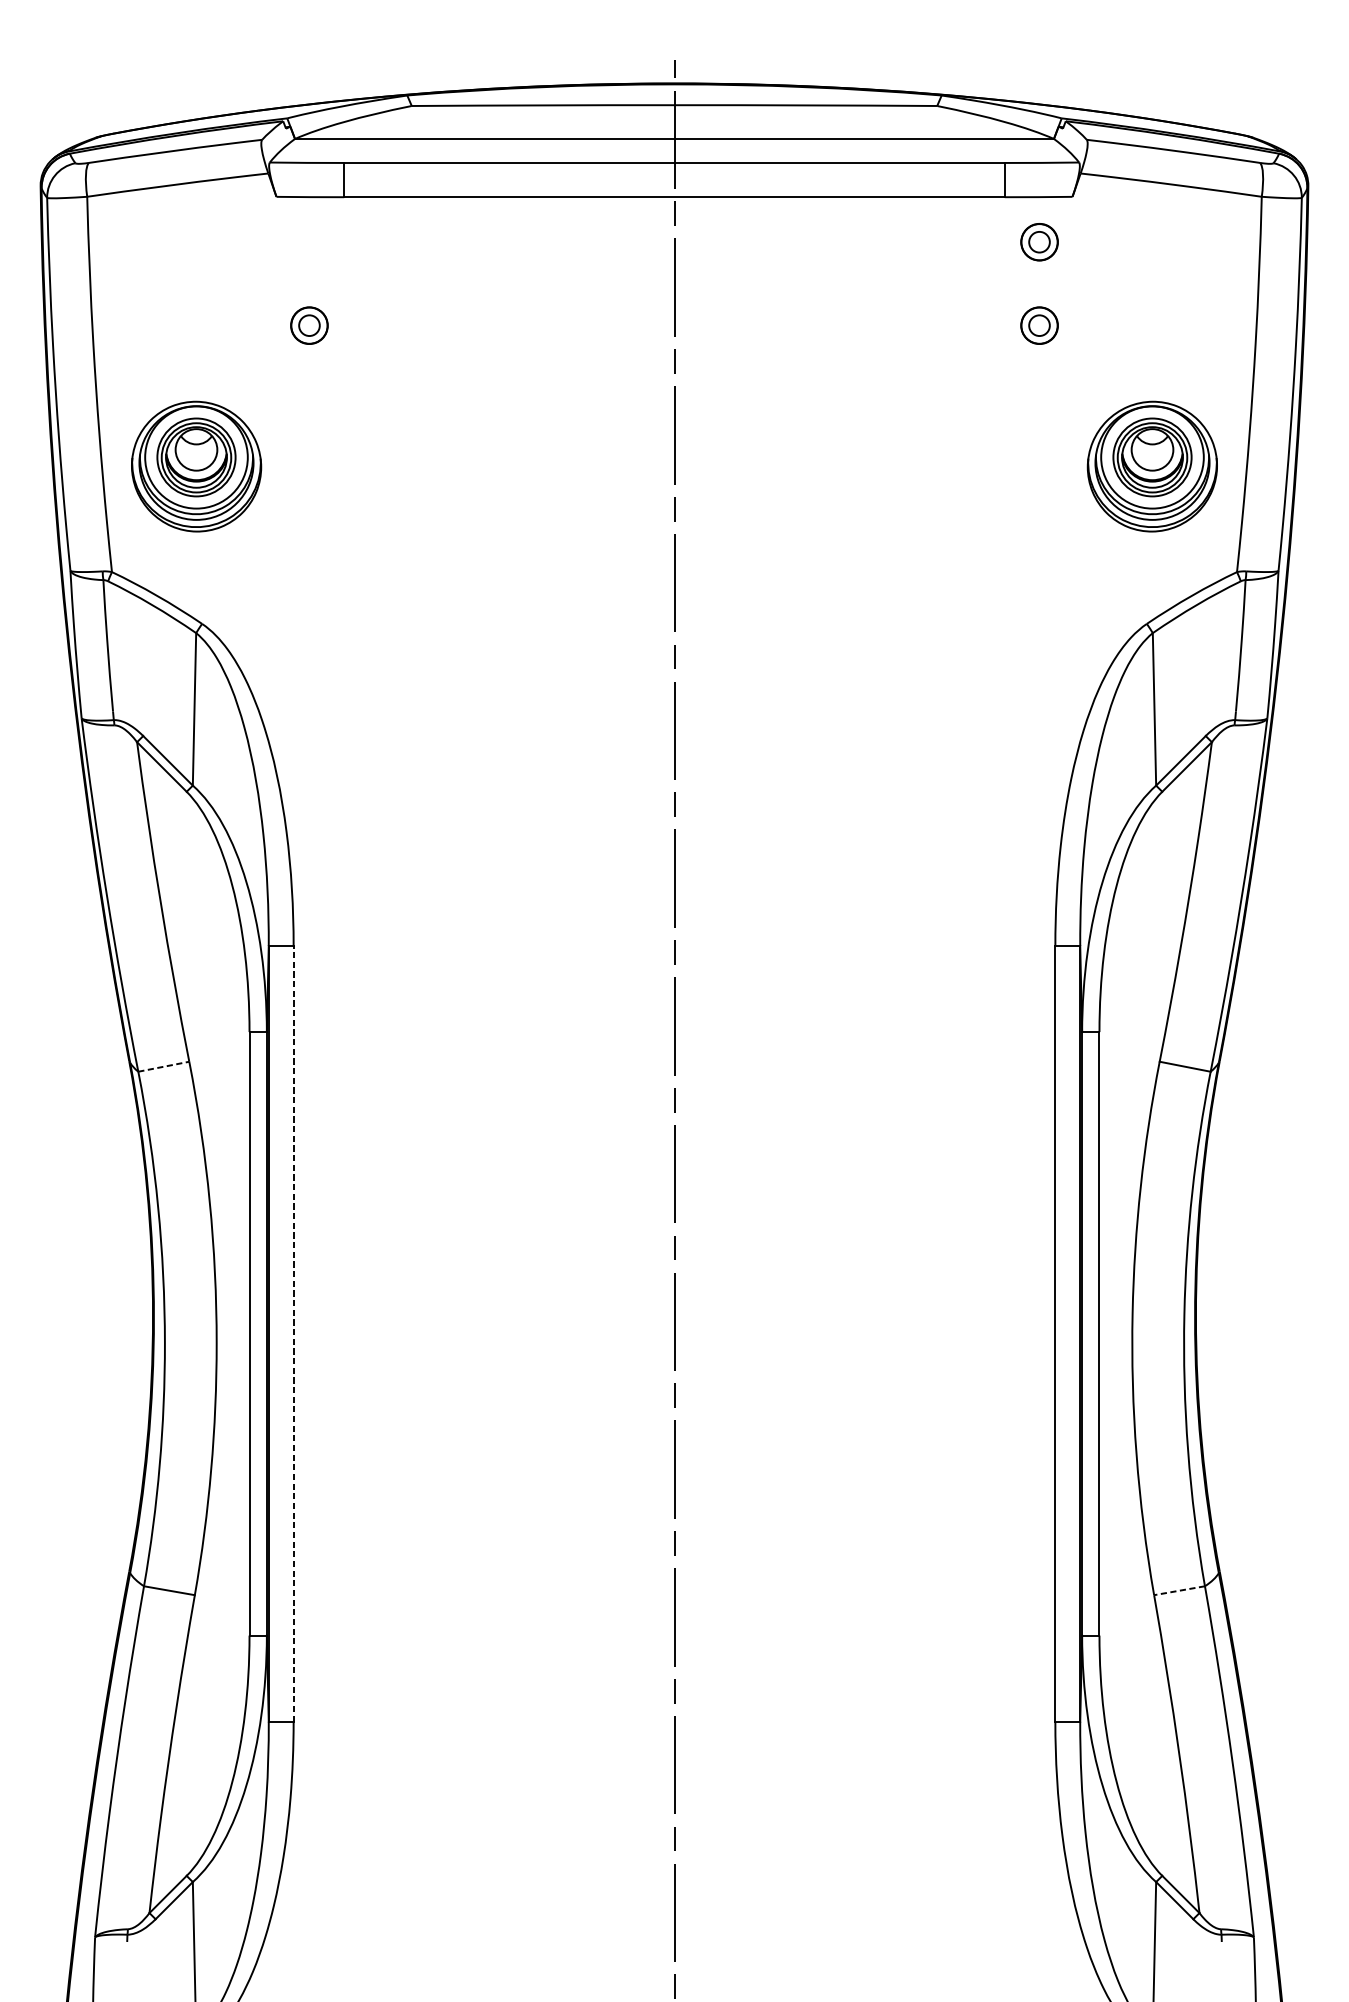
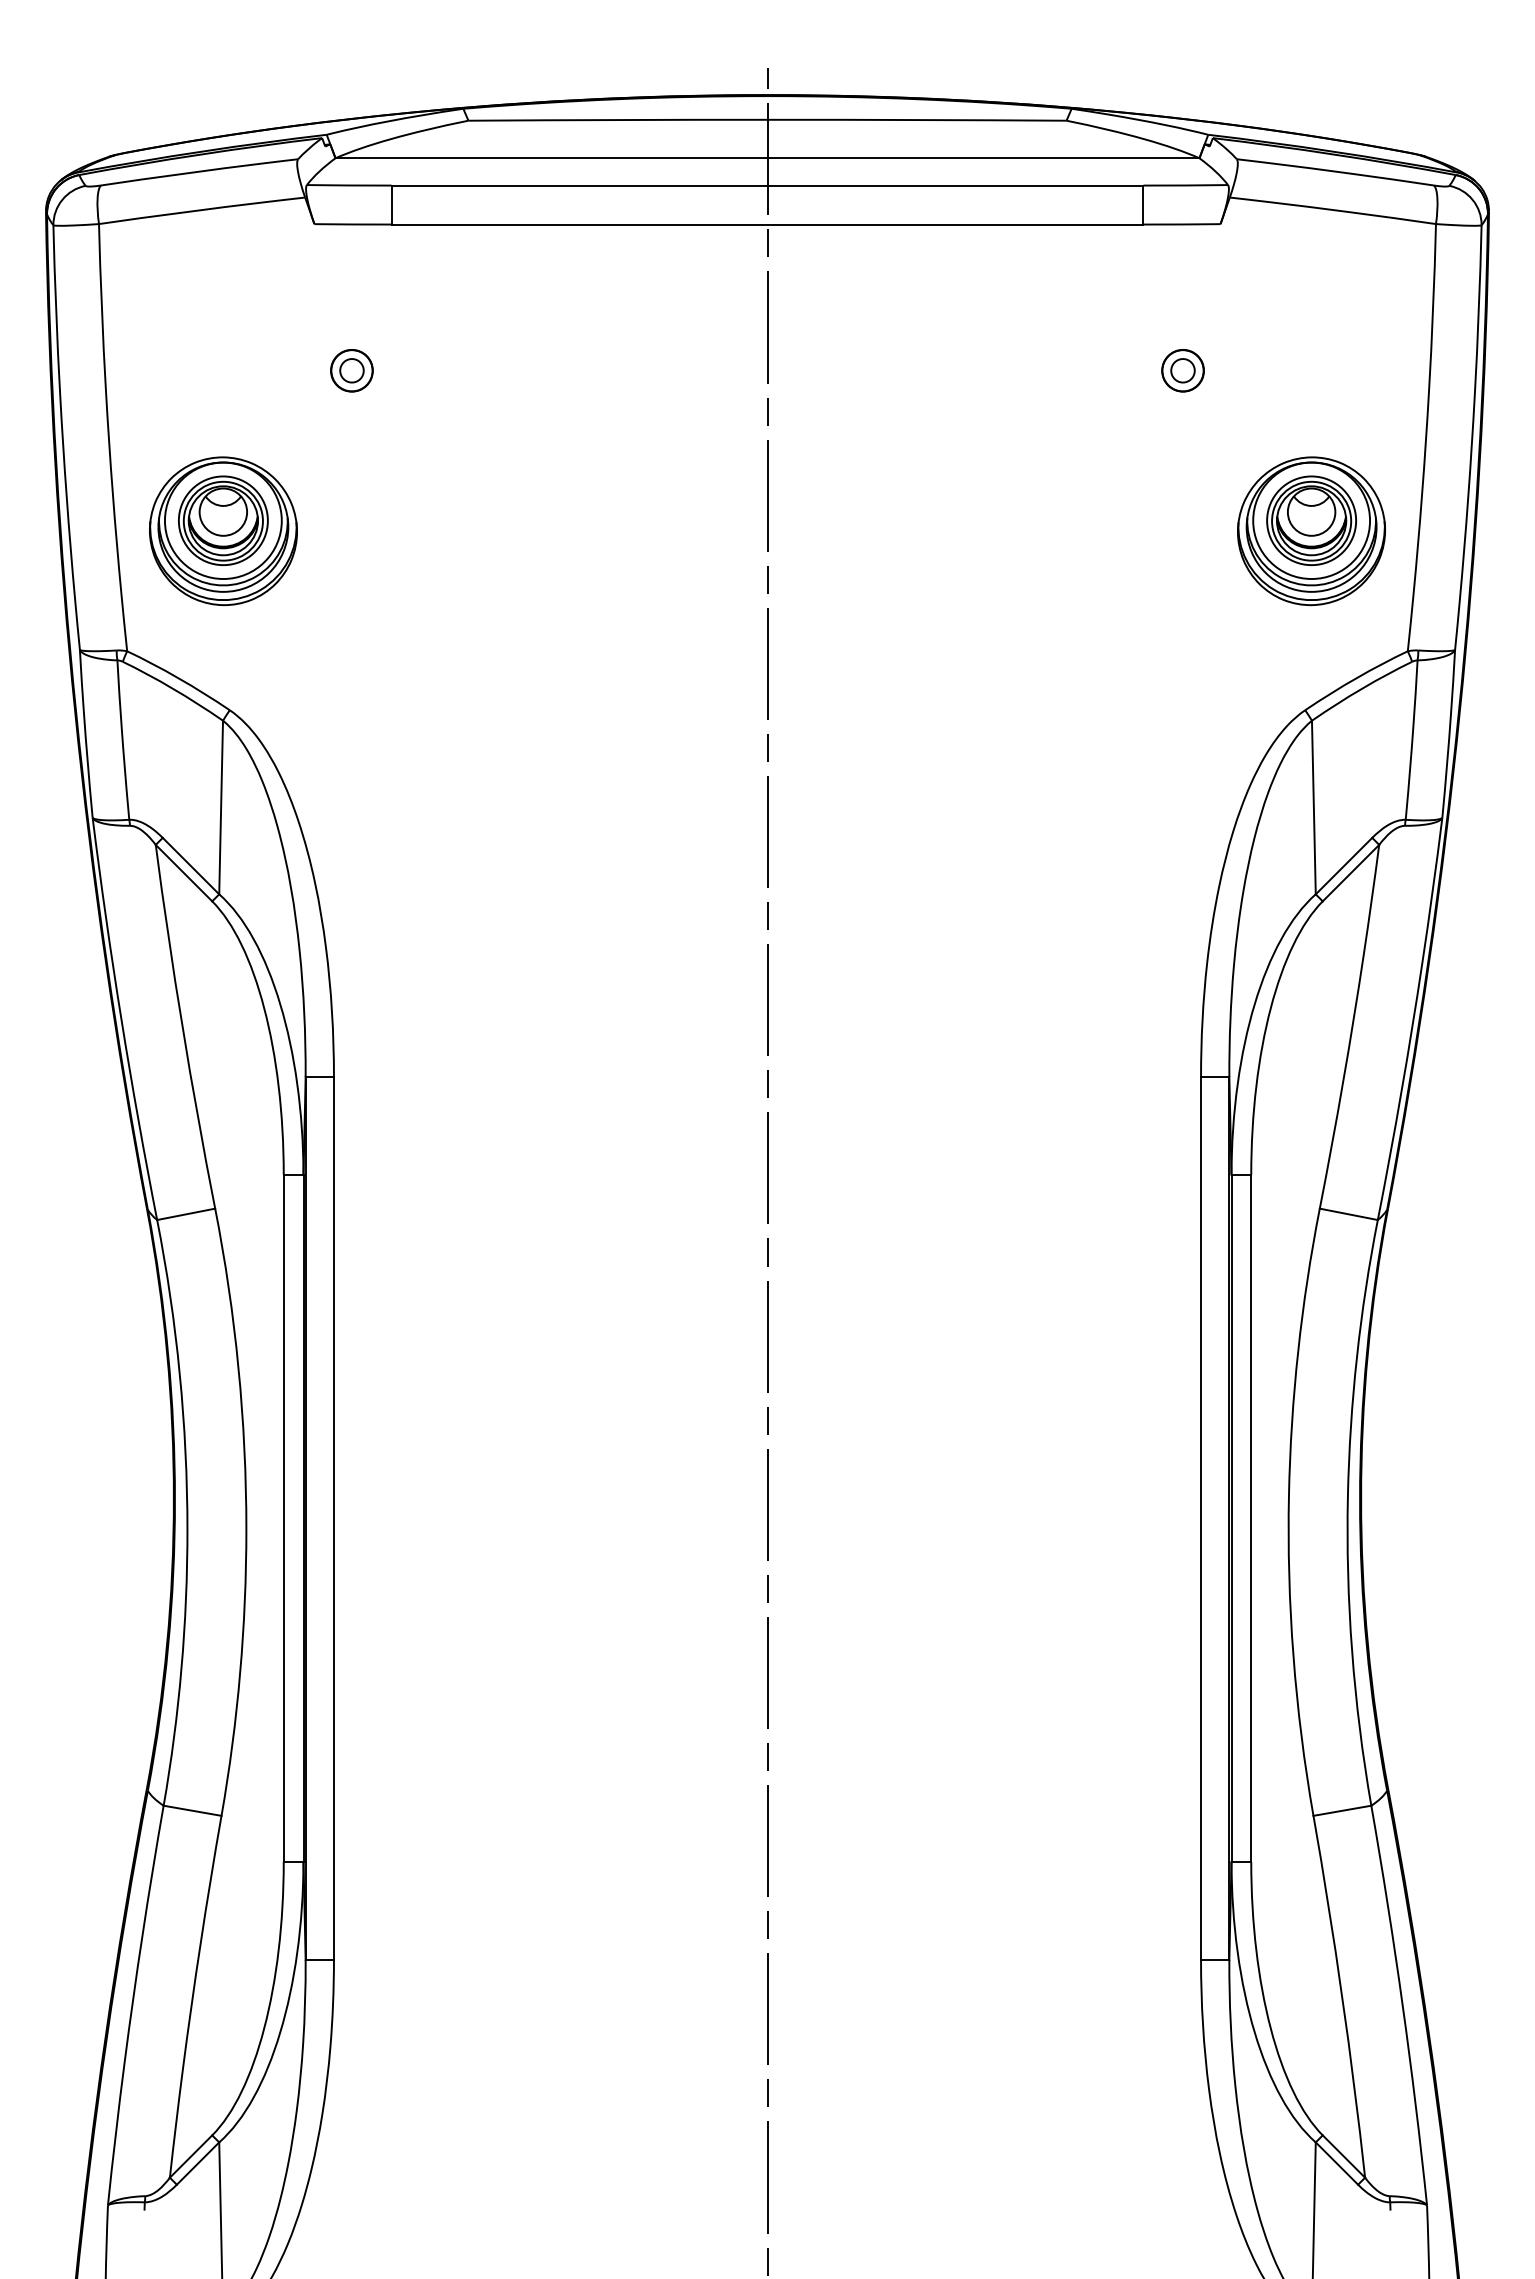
part: (1039, 241) -> (1182, 275), removed
line: (164, 1066) -> (186, 1214), dashed -> solid
line: (293, 1333) -> (333, 1518), dashed -> solid
line: (1178, 1590) -> (1341, 1810), dashed -> solid

